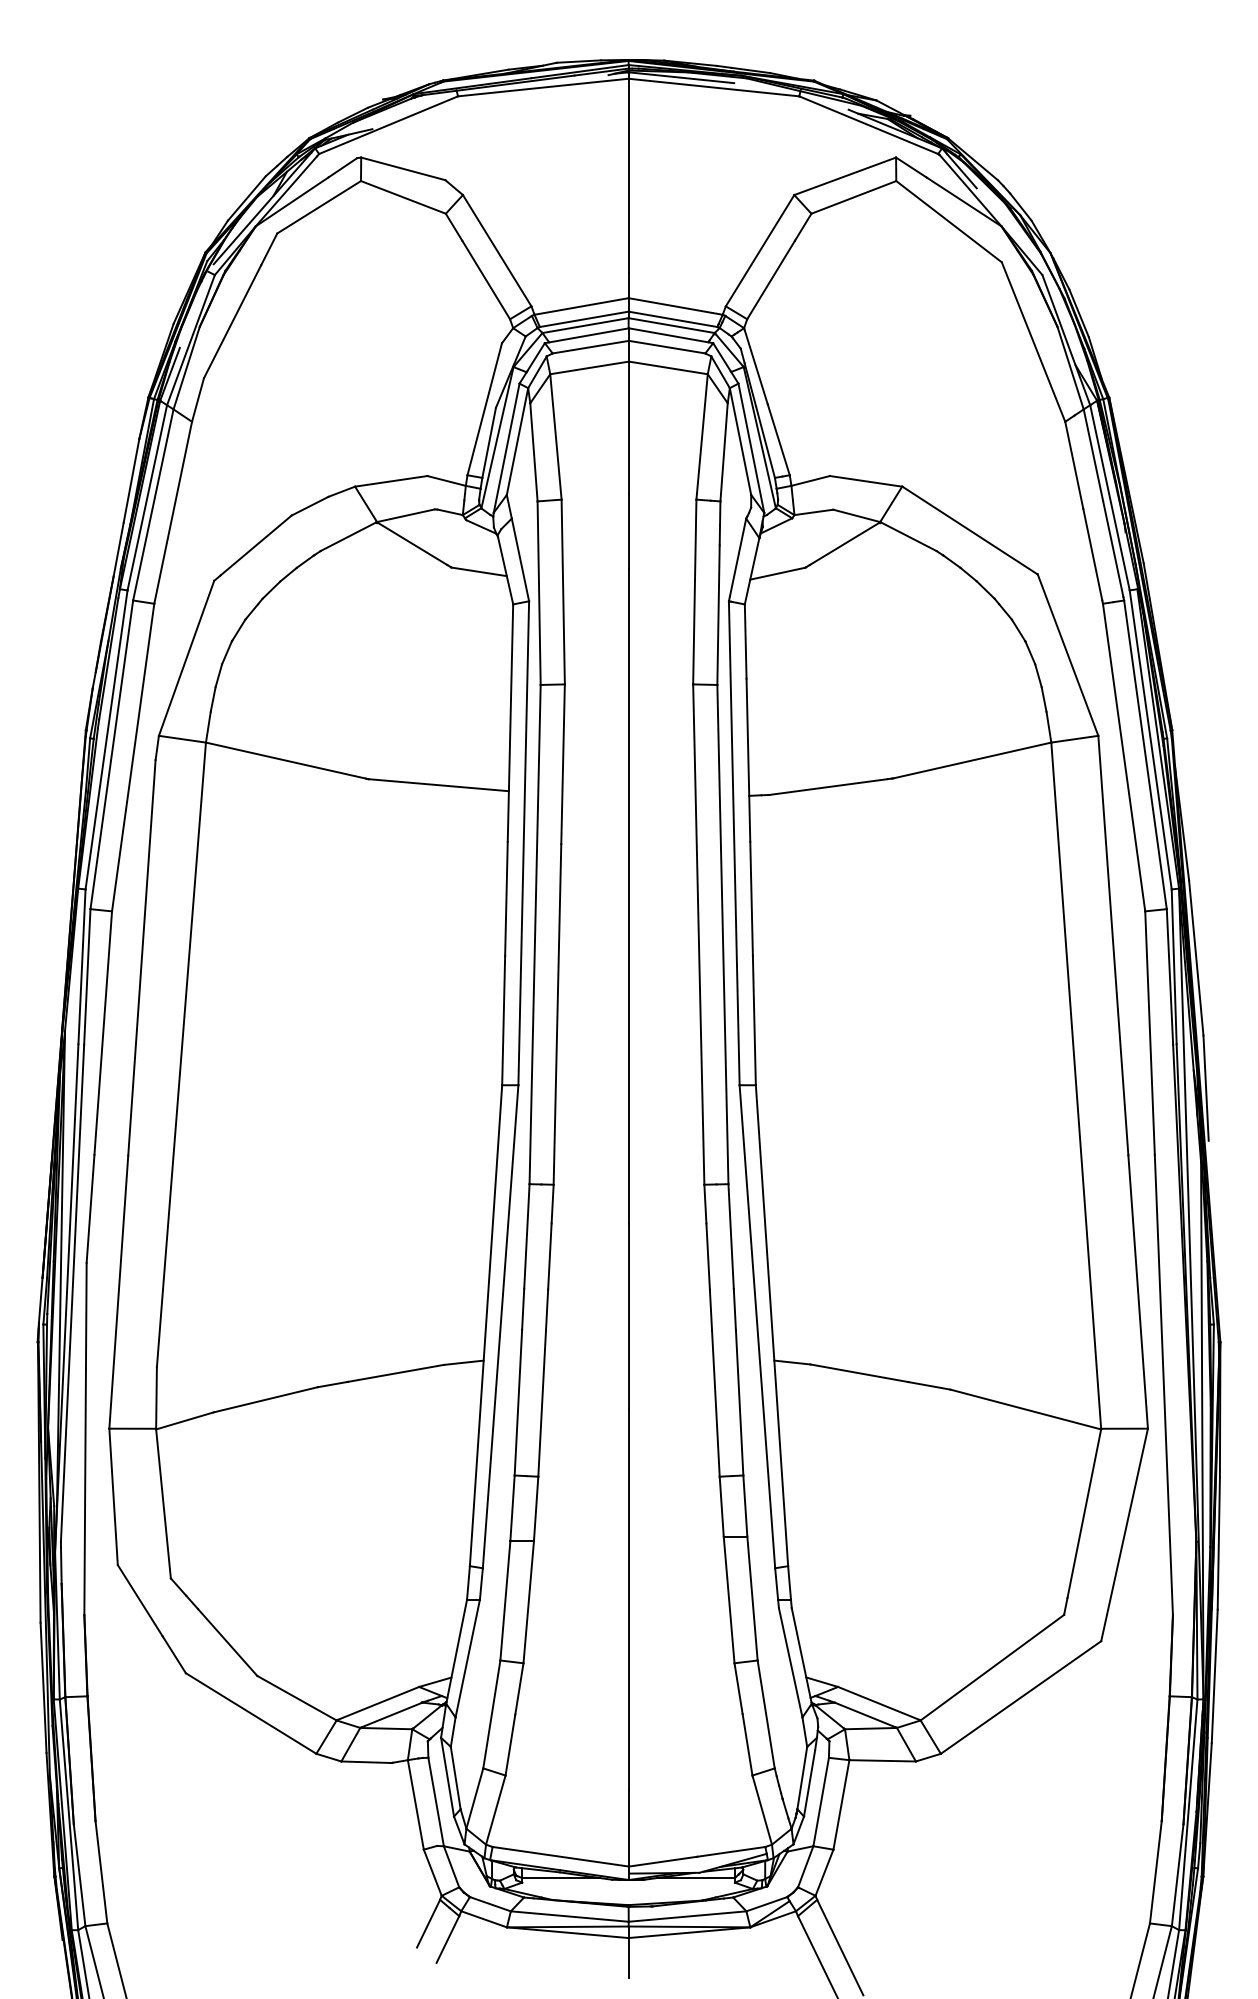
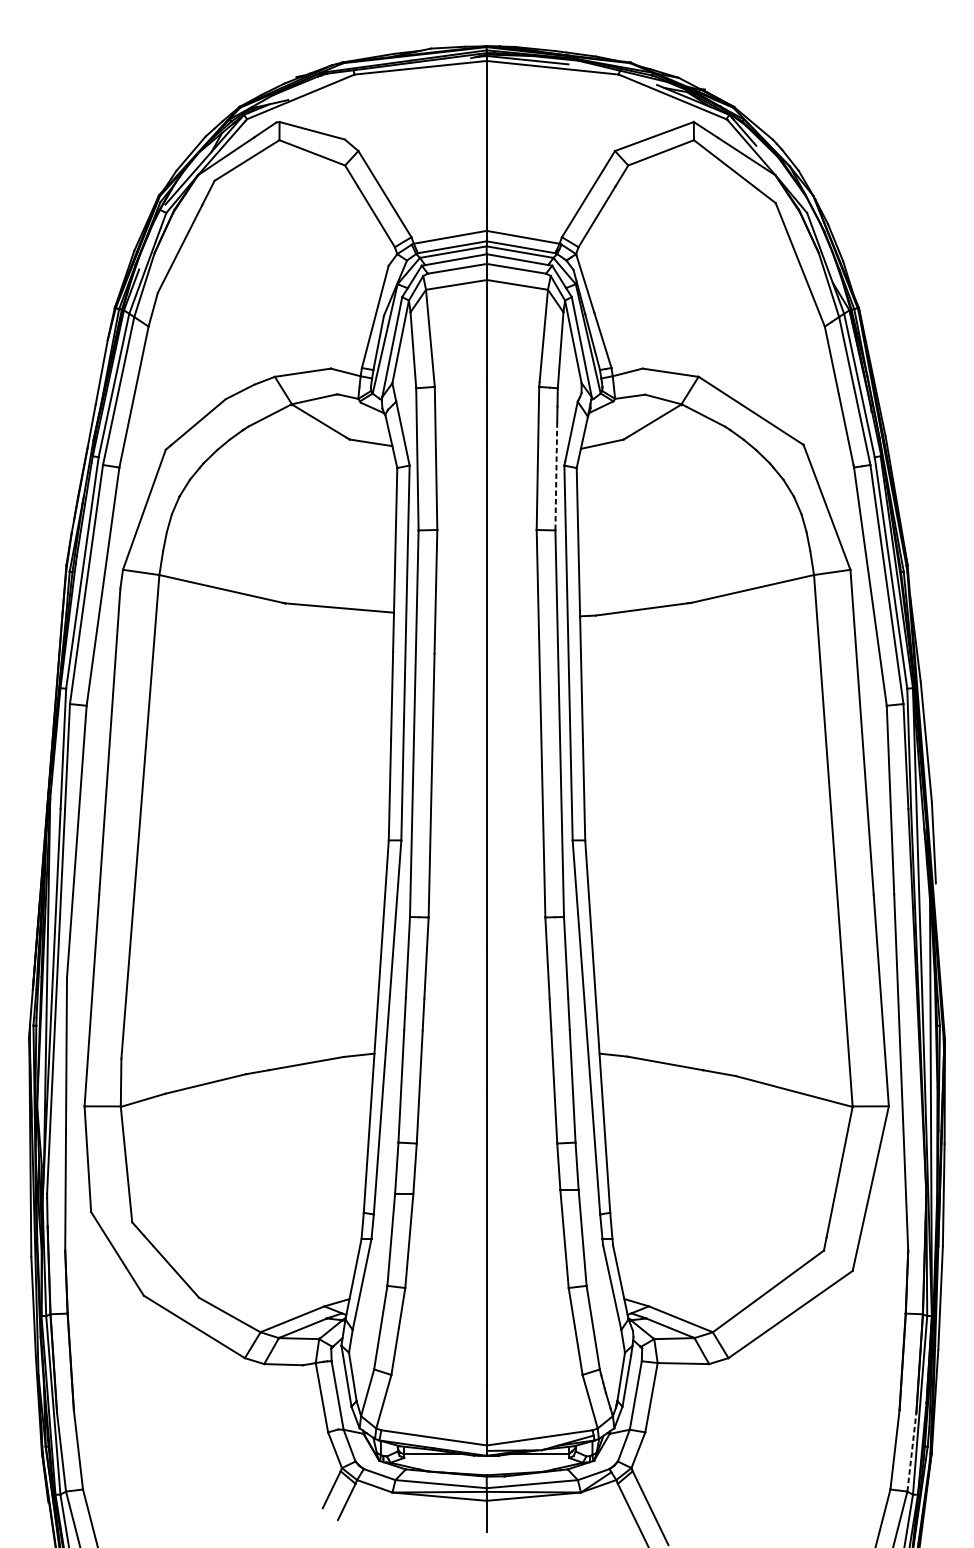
line: (718, 615) -> (556, 476), solid -> dashed
line: (1177, 1874) -> (911, 1451), solid -> dashed

